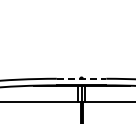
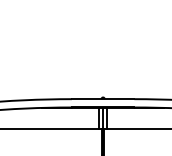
line: (81, 78) -> (103, 98), dashed -> solid

